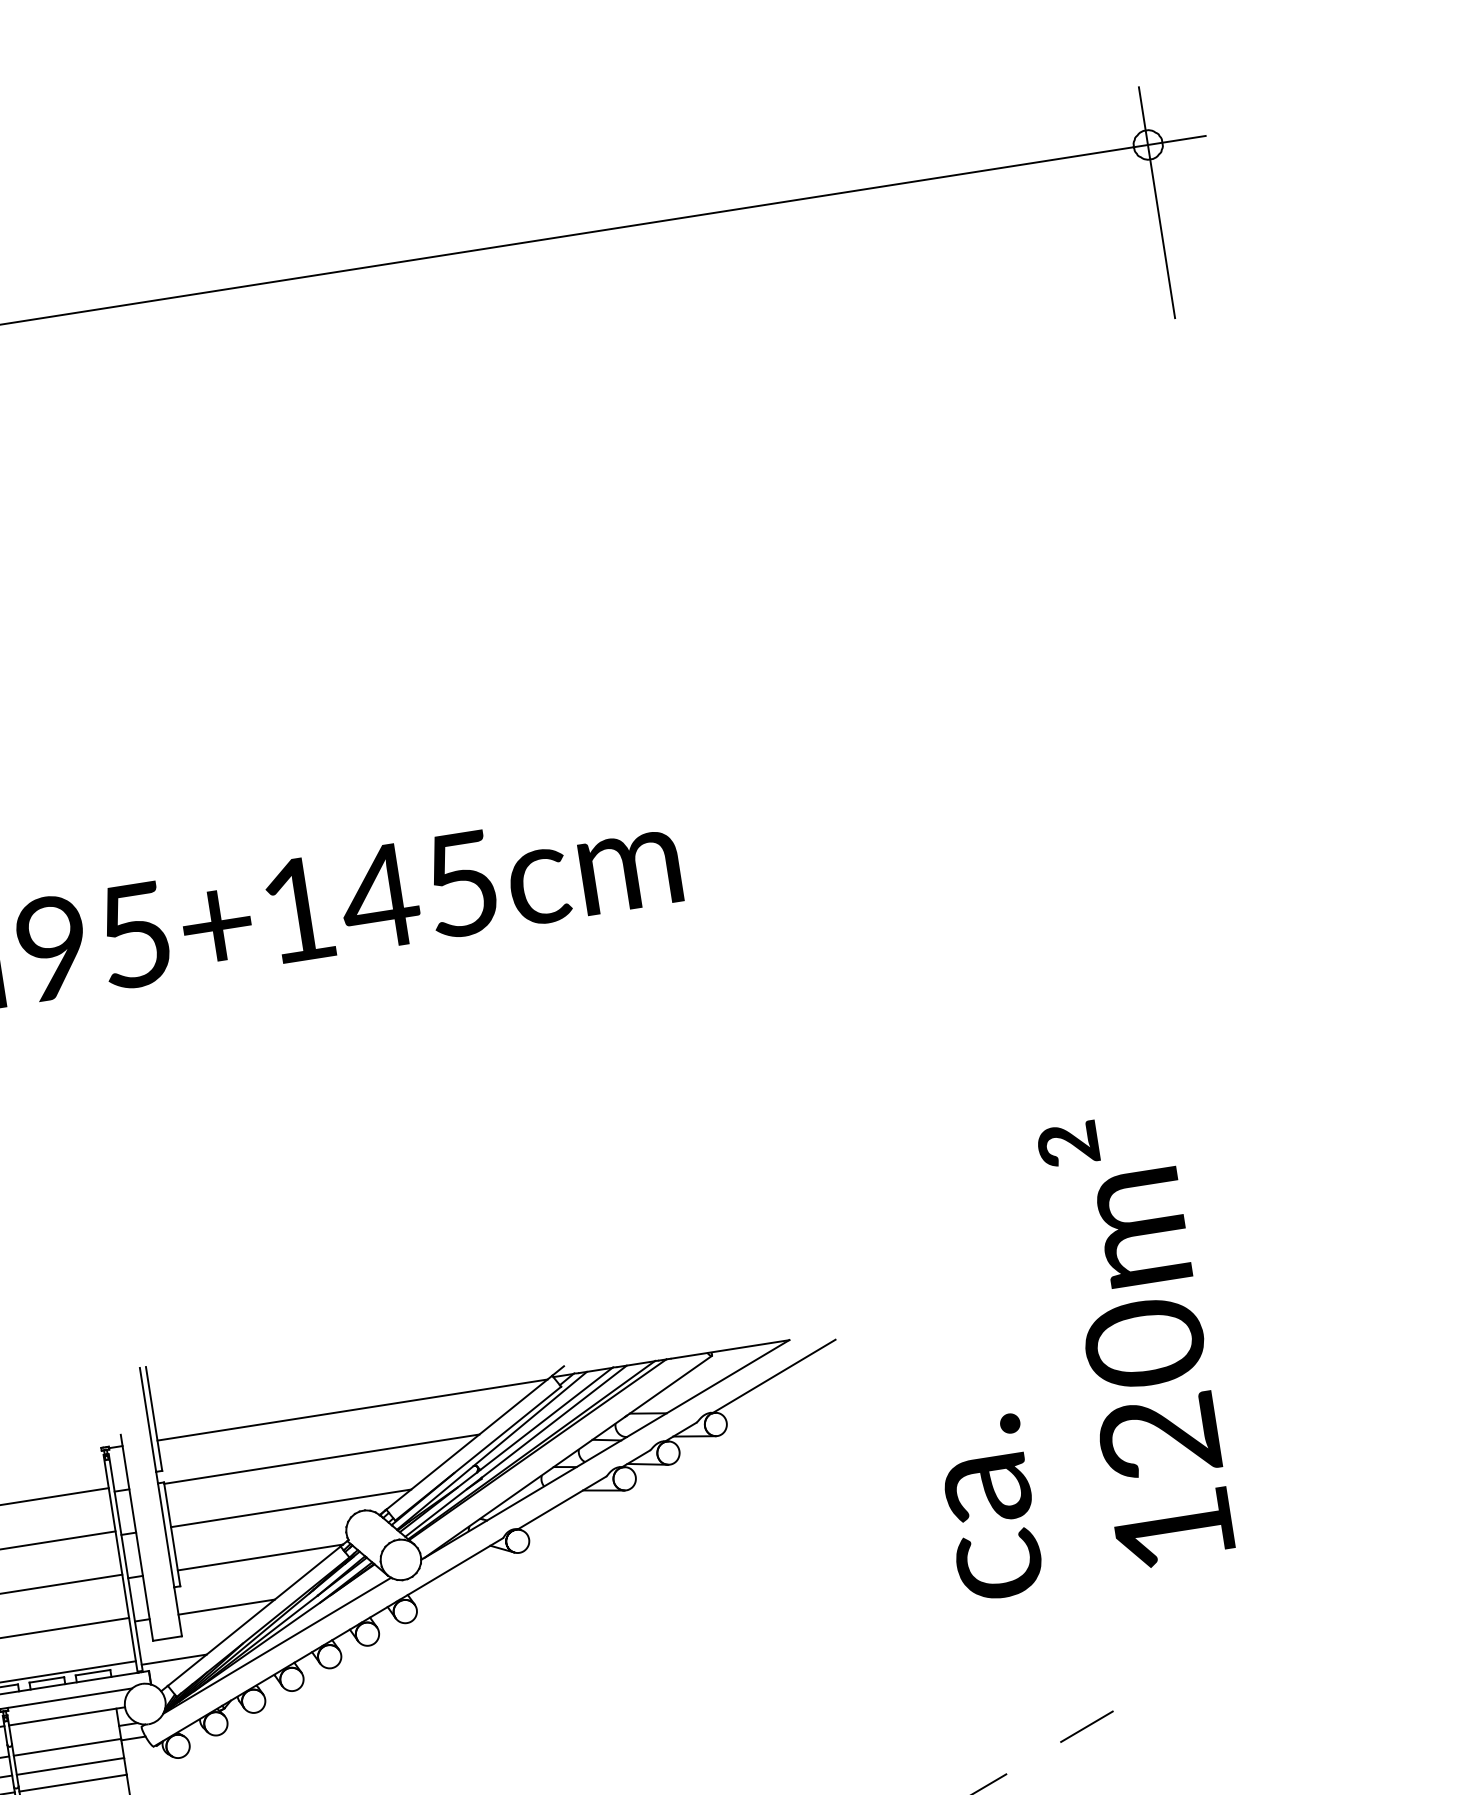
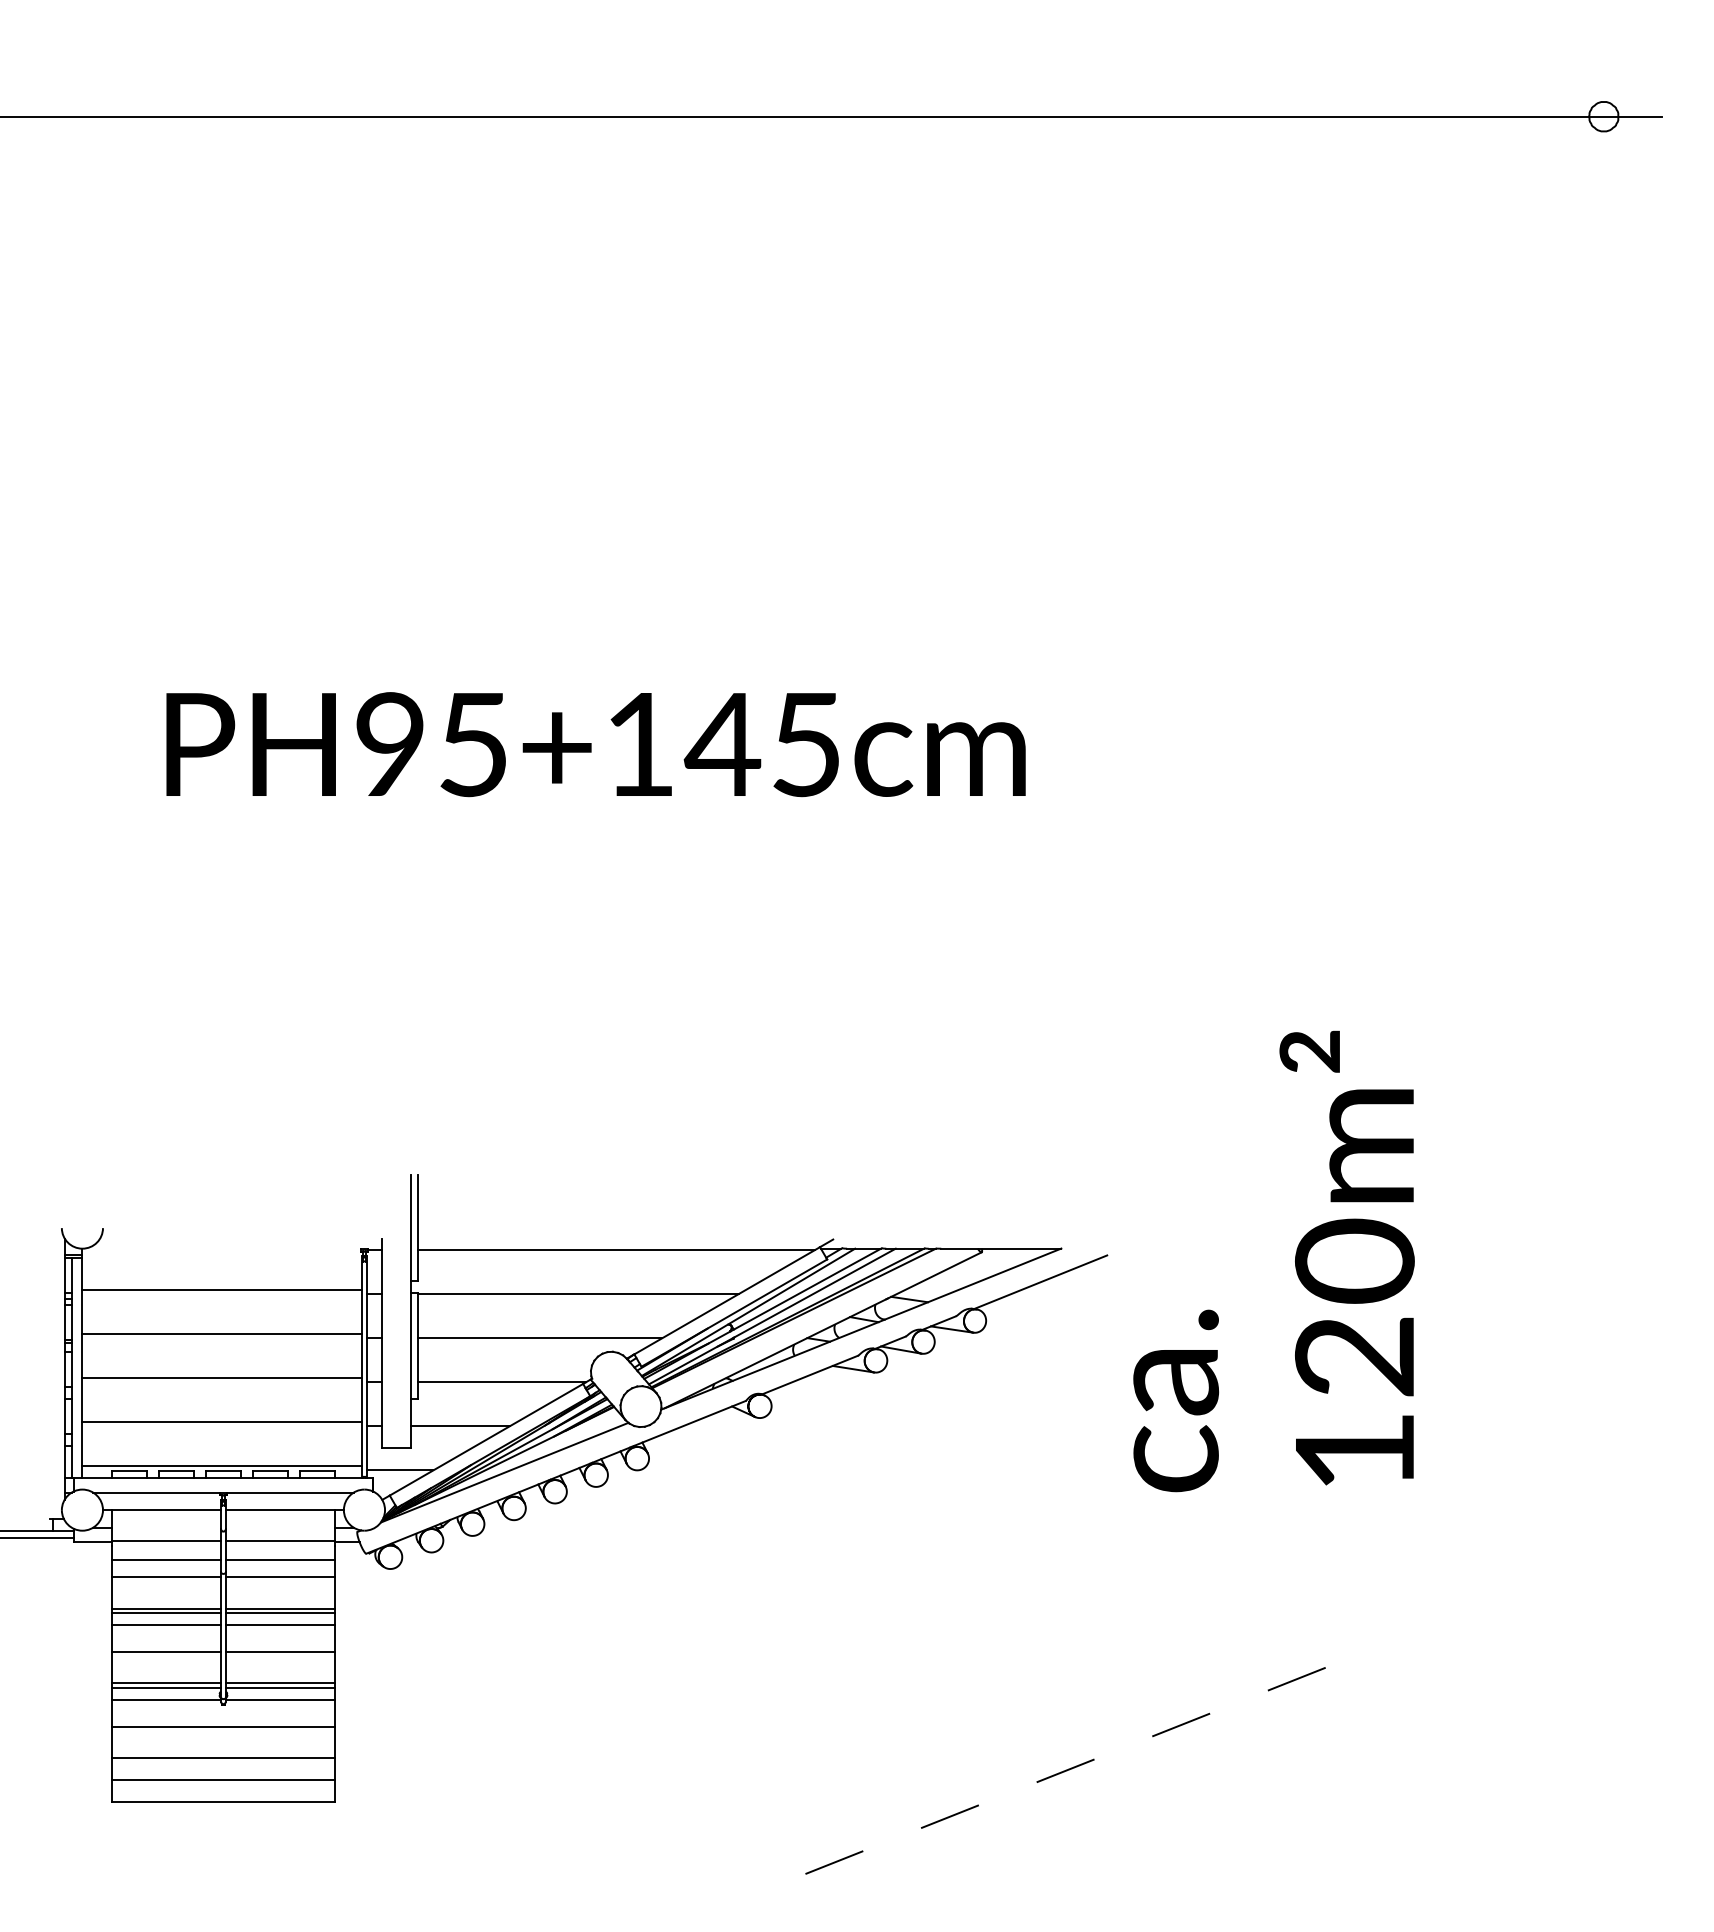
line: (1156, 201) -> (1603, 174), removed
text: (1064, 1356) -> (1273, 1261), moved

